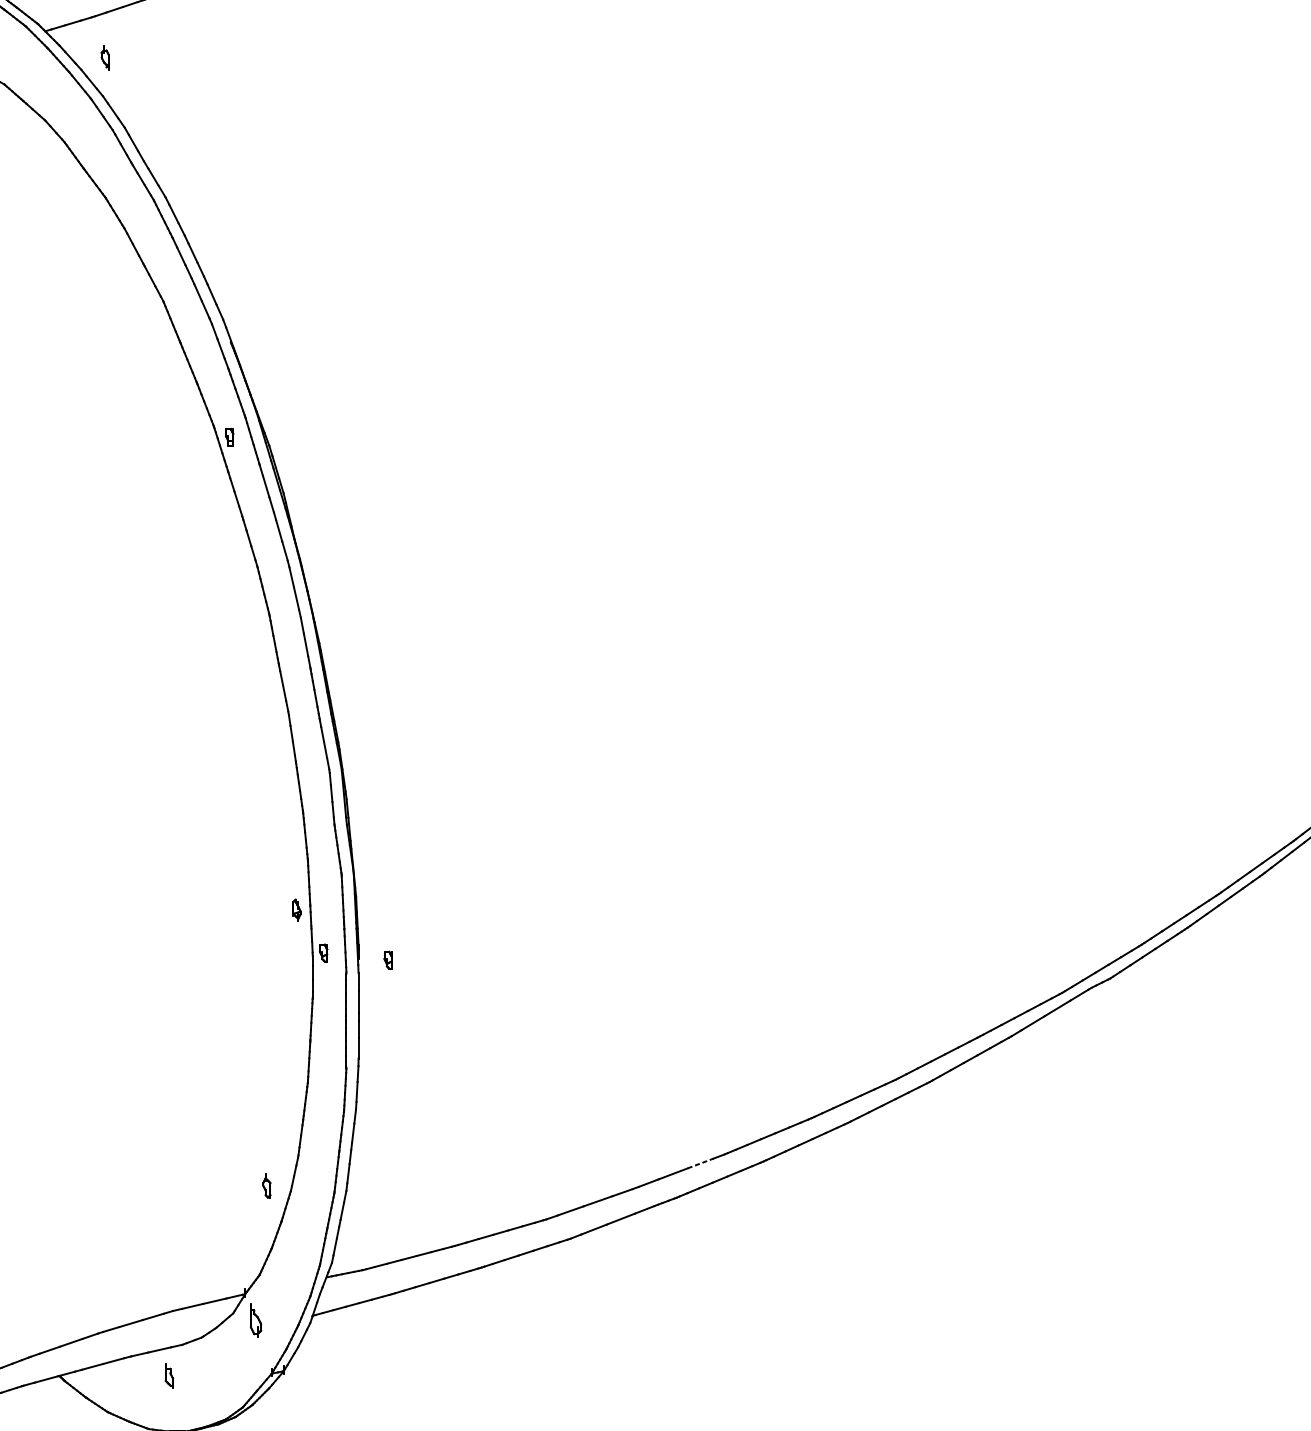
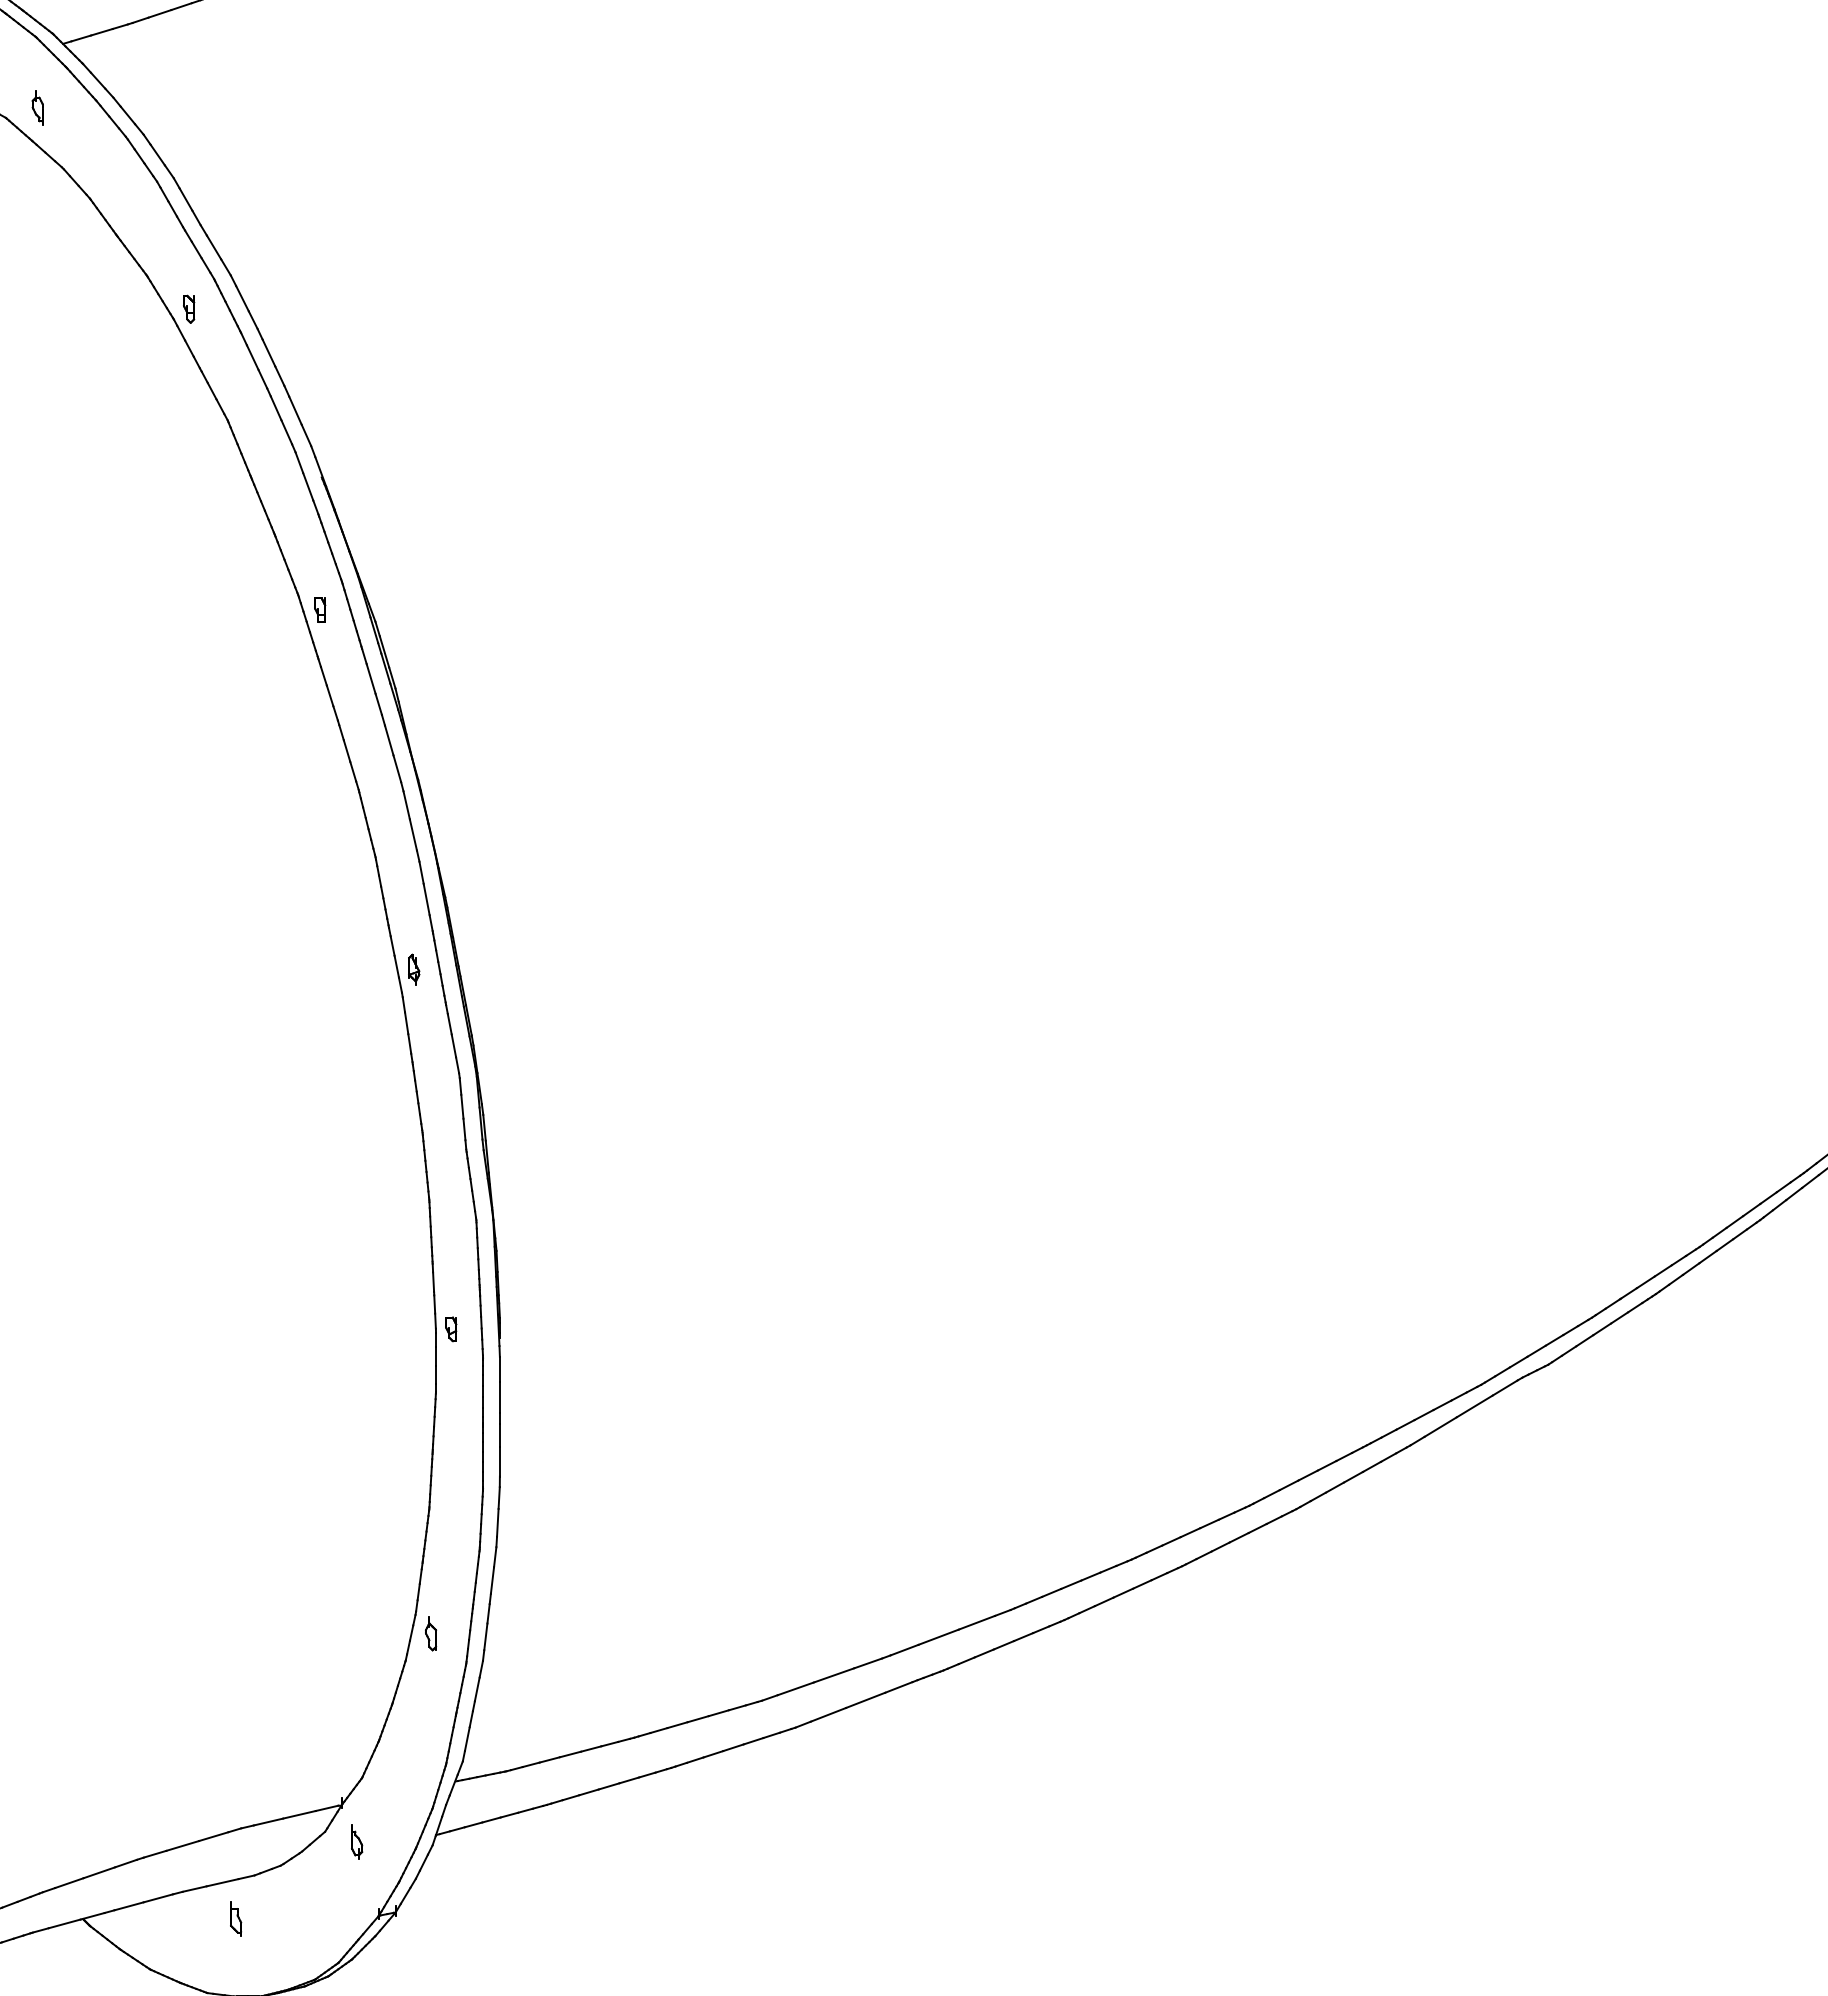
part: (105, 57) -> (37, 107), moved
part: (135, 221) -> (189, 308), added
part: (297, 910) -> (414, 969), moved
part: (388, 960) -> (541, 1339), removed
line: (701, 1163) -> (977, 1622), dashed -> solid
part: (267, 1185) -> (431, 1633), moved
part: (256, 1320) -> (357, 1841), size x0.71

